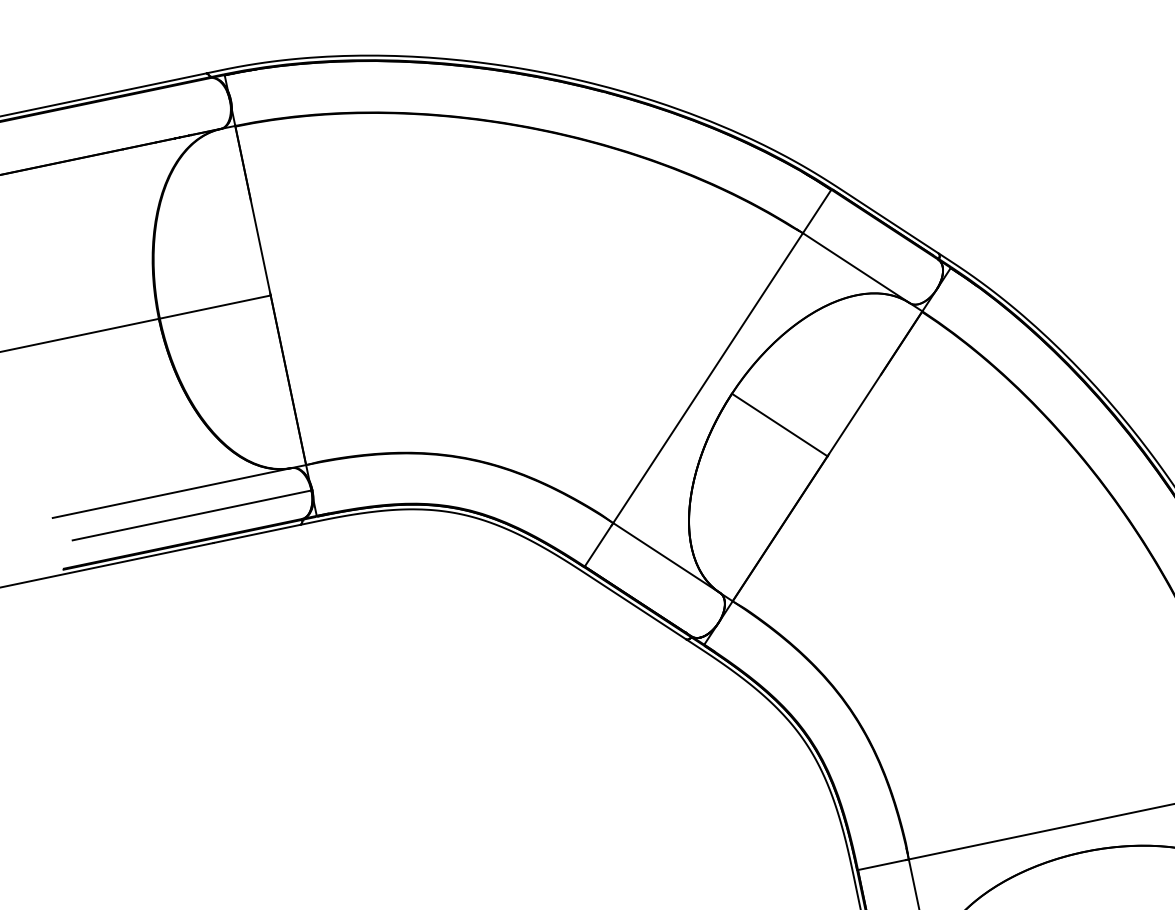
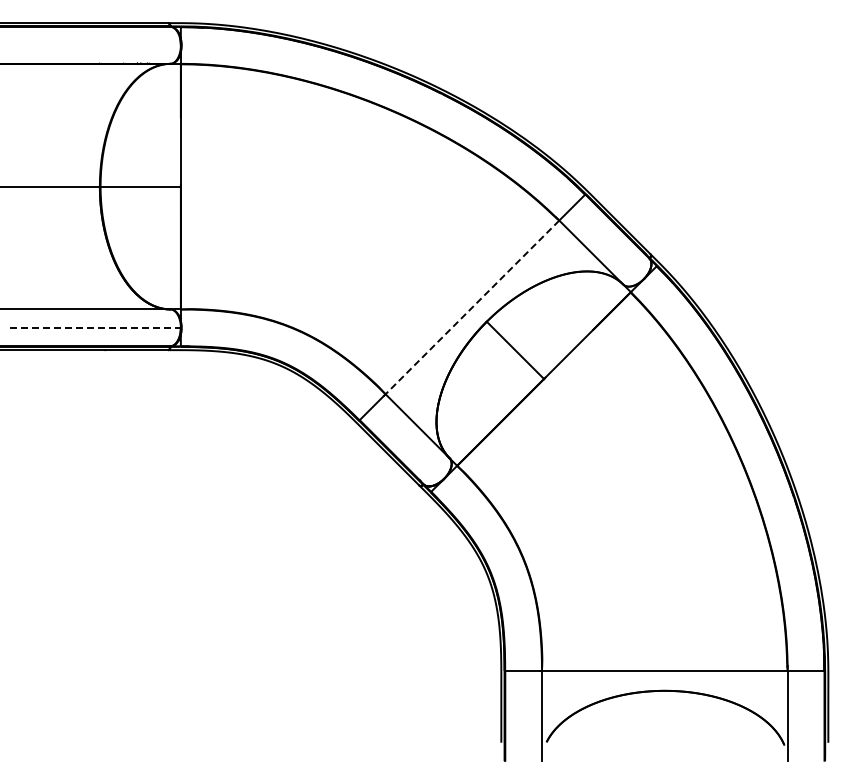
line: (708, 378) -> (472, 307), solid -> dashed
line: (192, 514) -> (94, 327), solid -> dashed

